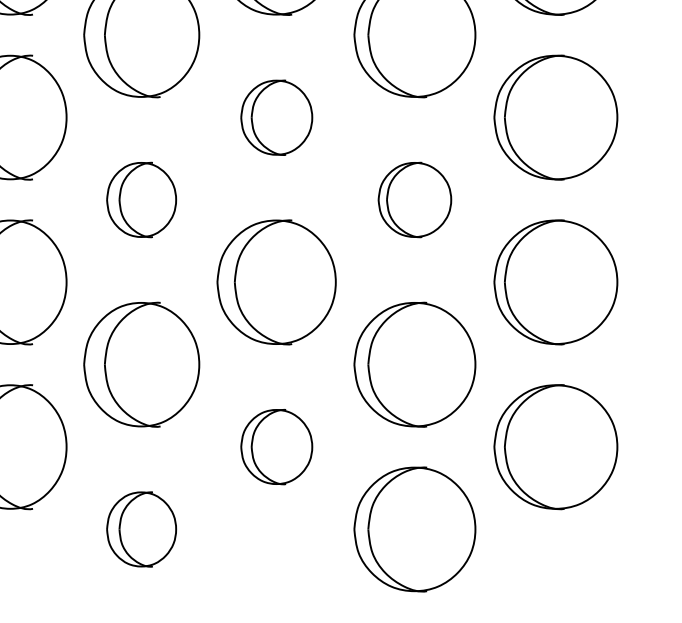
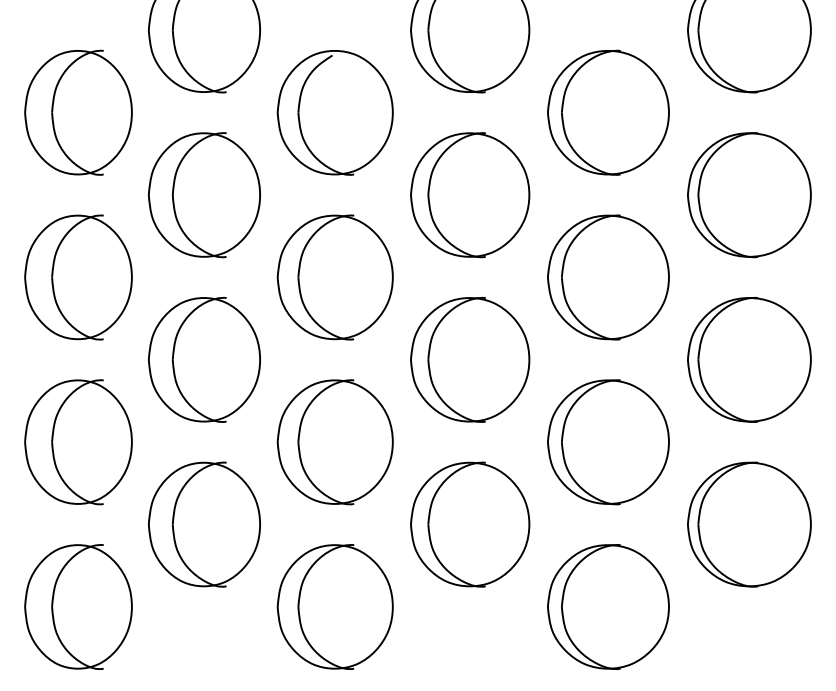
part: (276, 118) -> (470, 195), size x1.67
part: (140, 200) -> (334, 277), size x1.67
part: (414, 200) -> (608, 277), size x1.67
part: (276, 447) -> (470, 524), size x1.67
part: (140, 529) -> (334, 606), size x1.67

